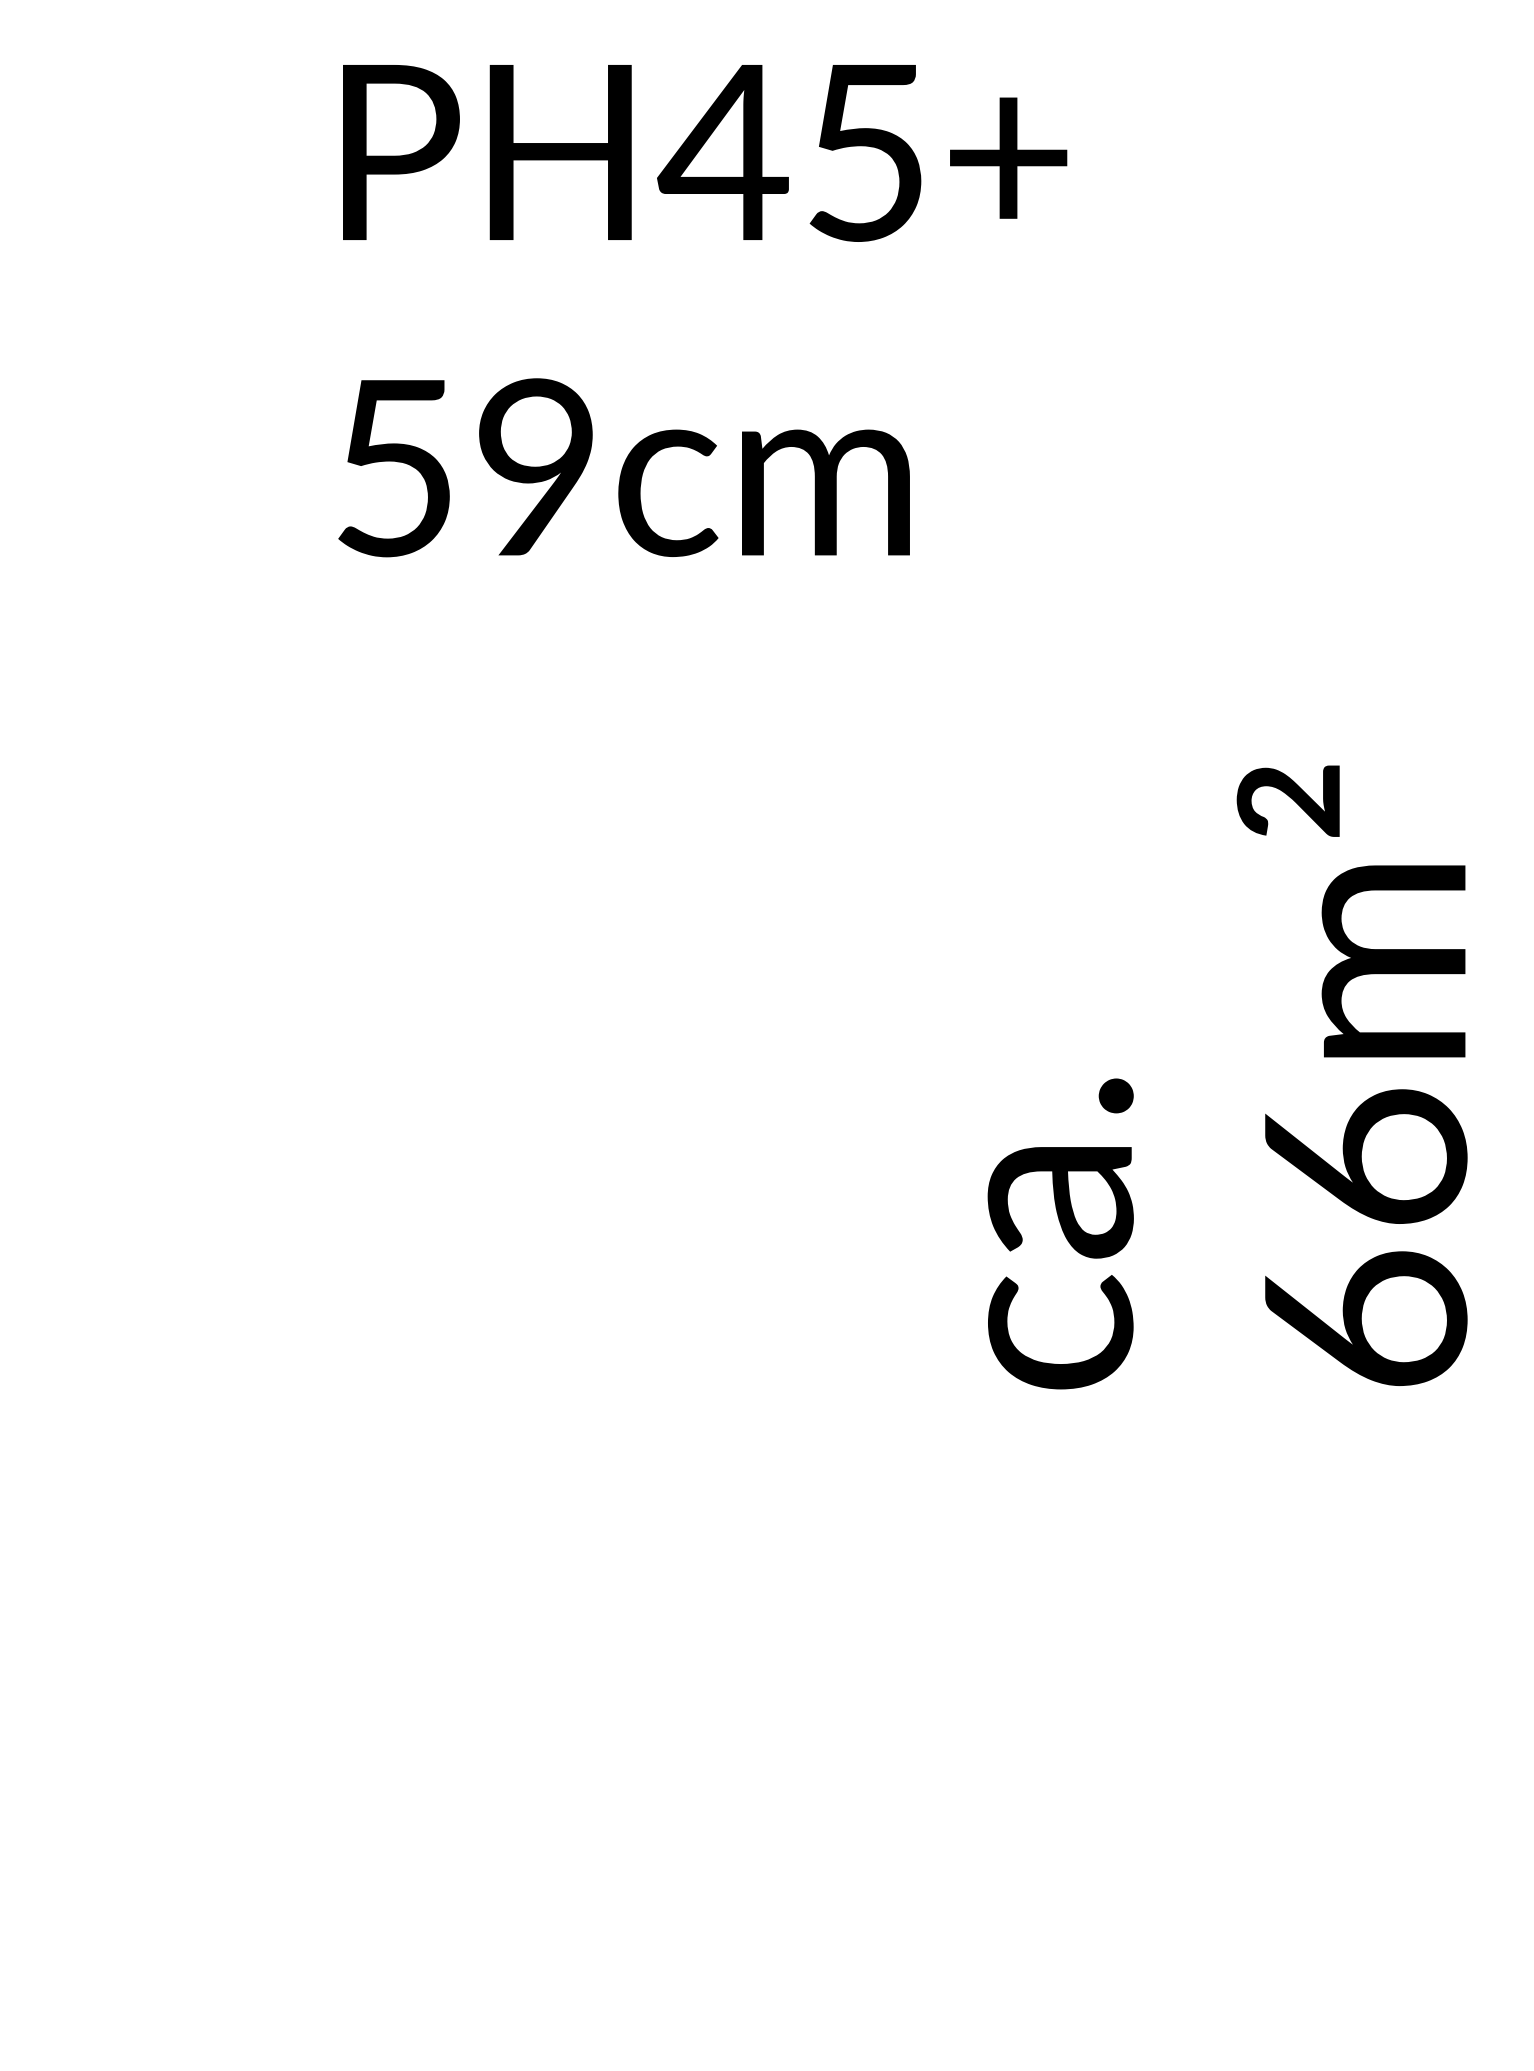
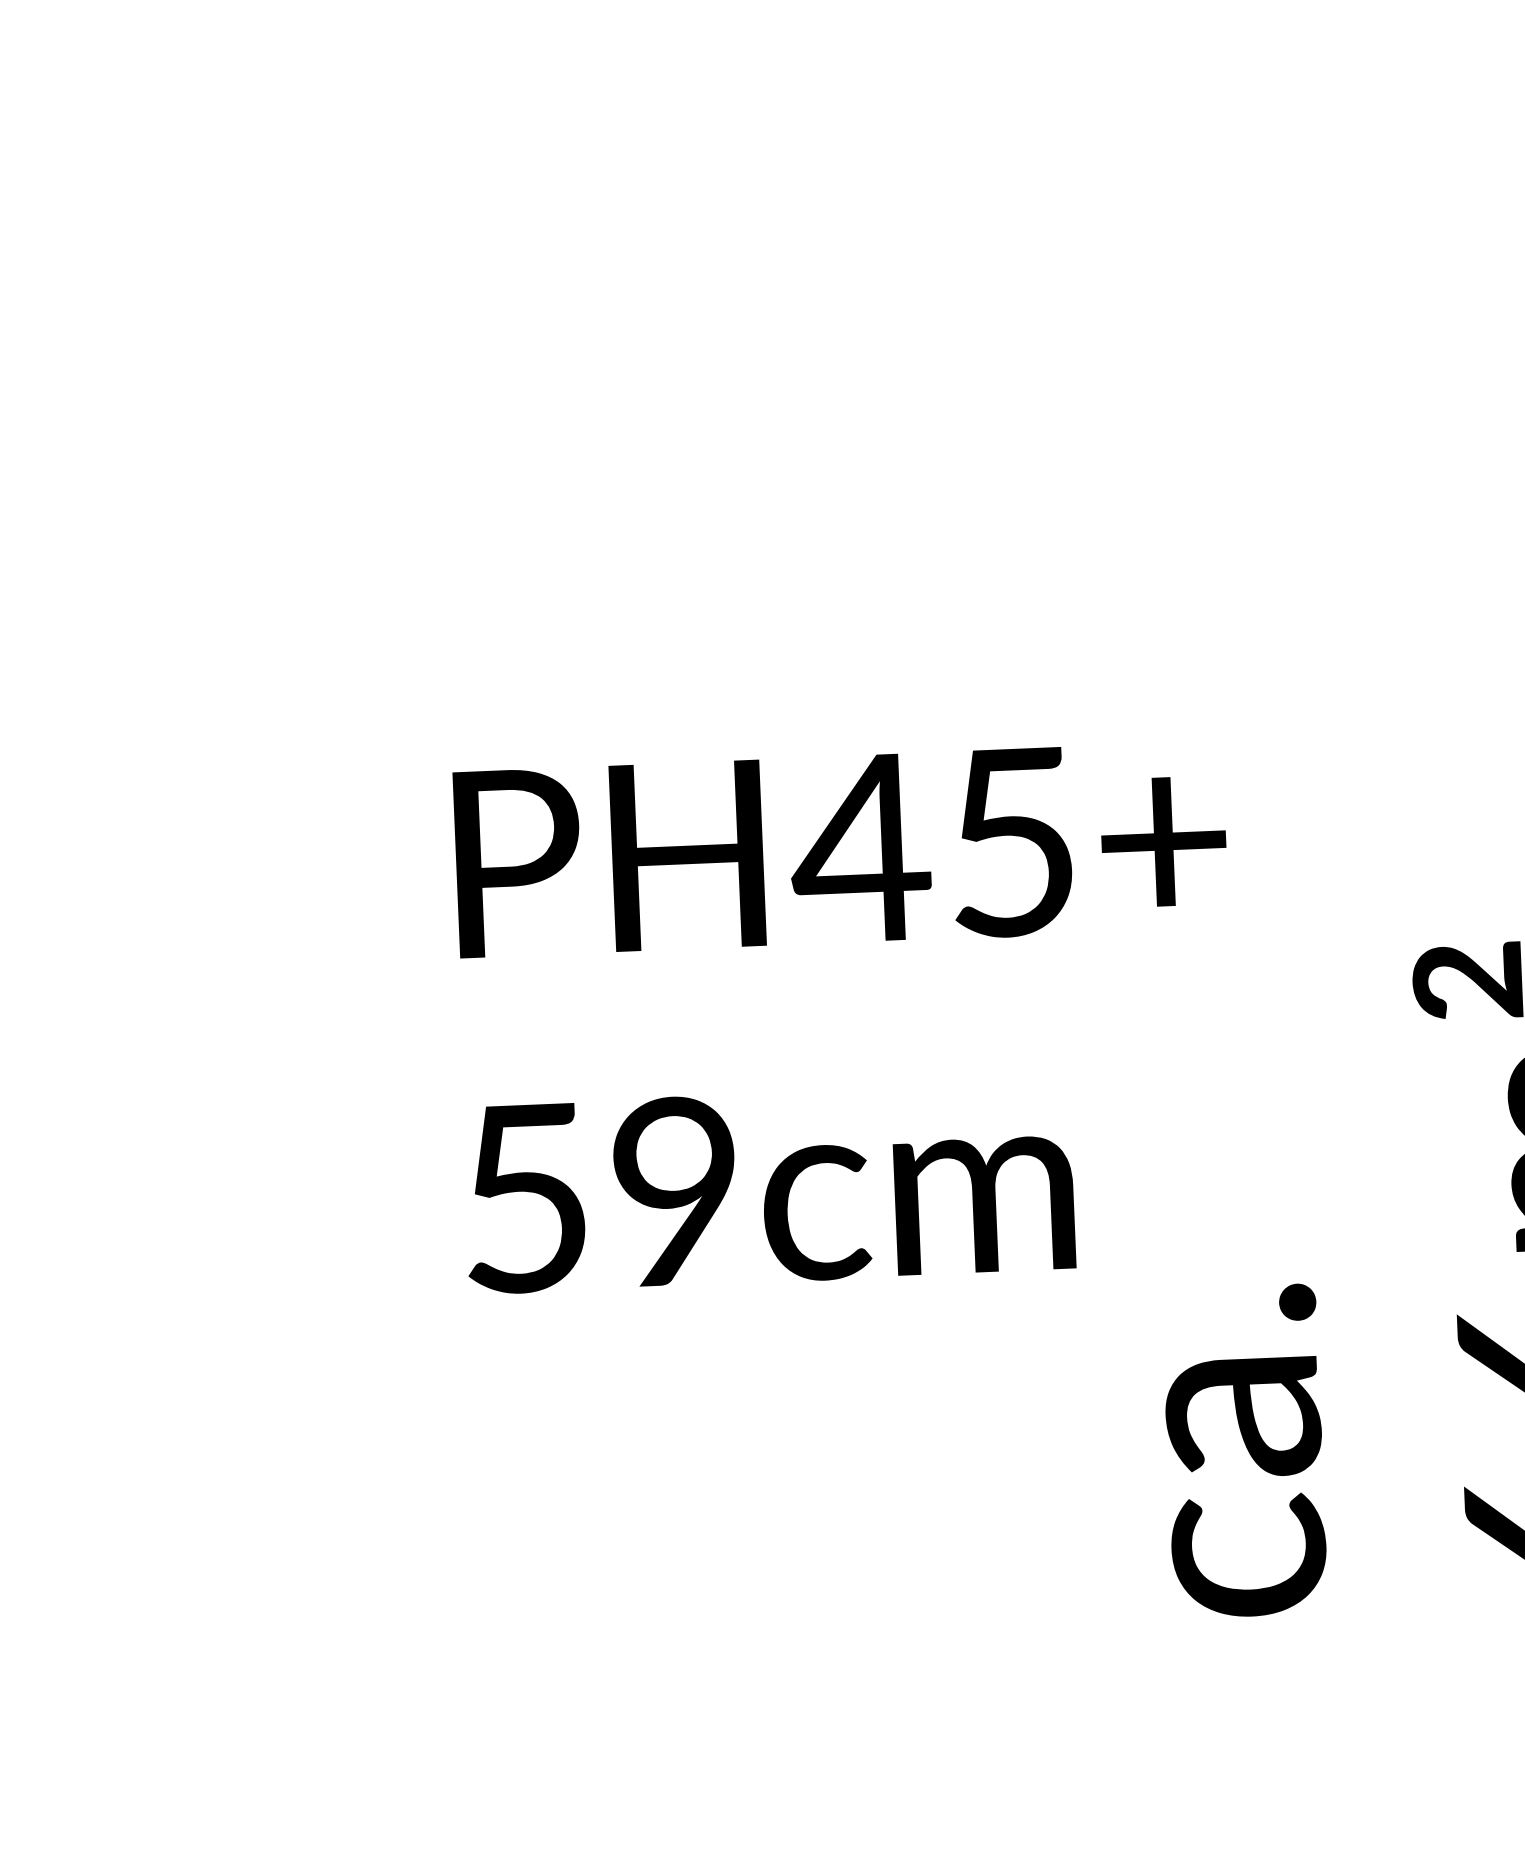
text: (702, 311) -> (845, 1018), moved

